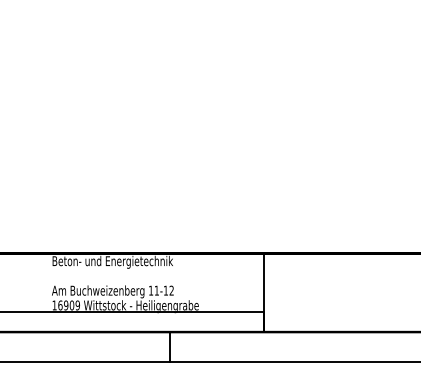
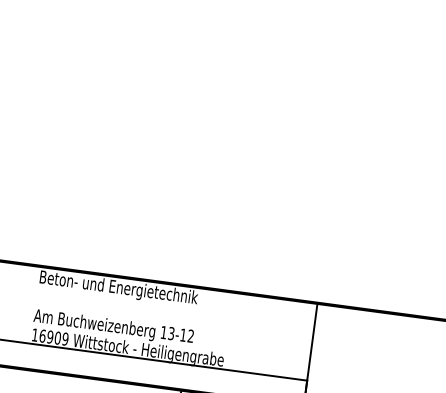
text: (156, 290) -> (171, 333), 11-12 -> 13-12

